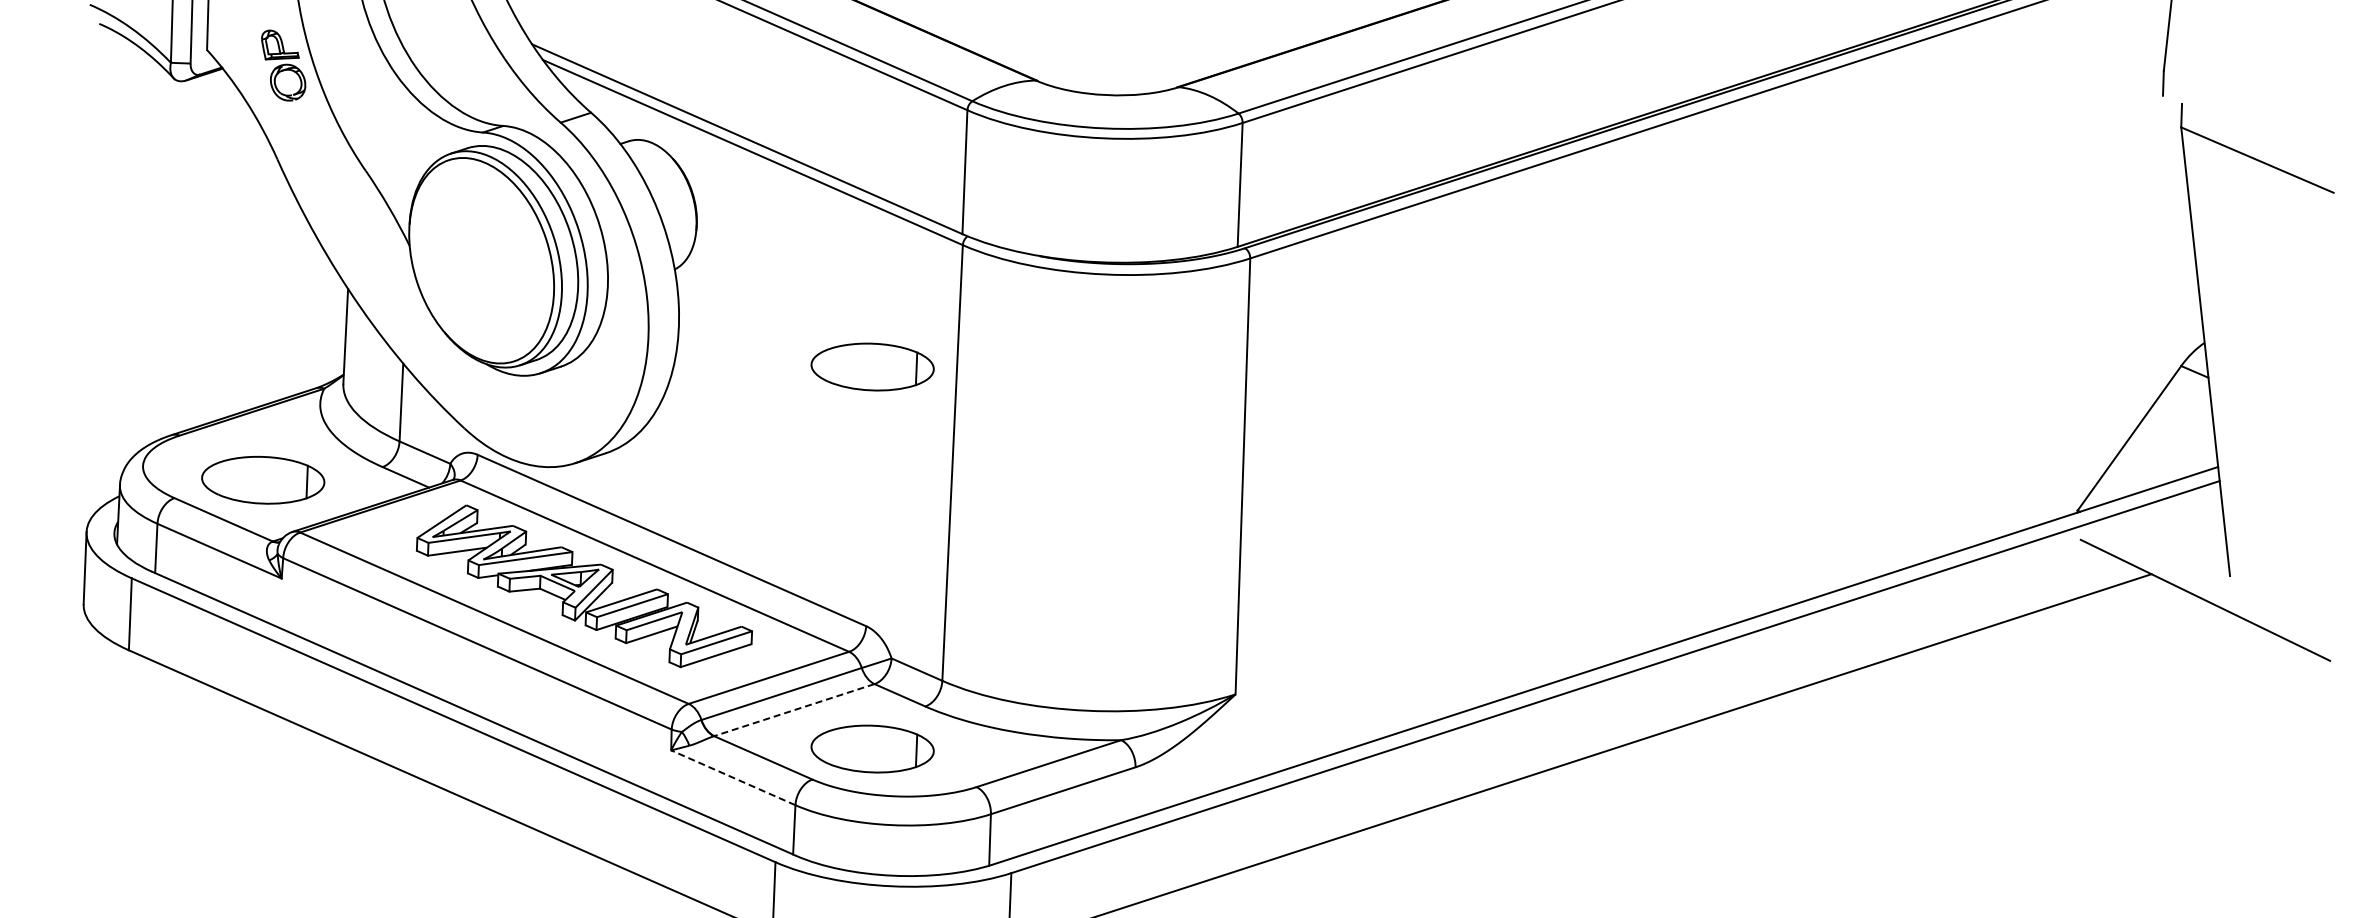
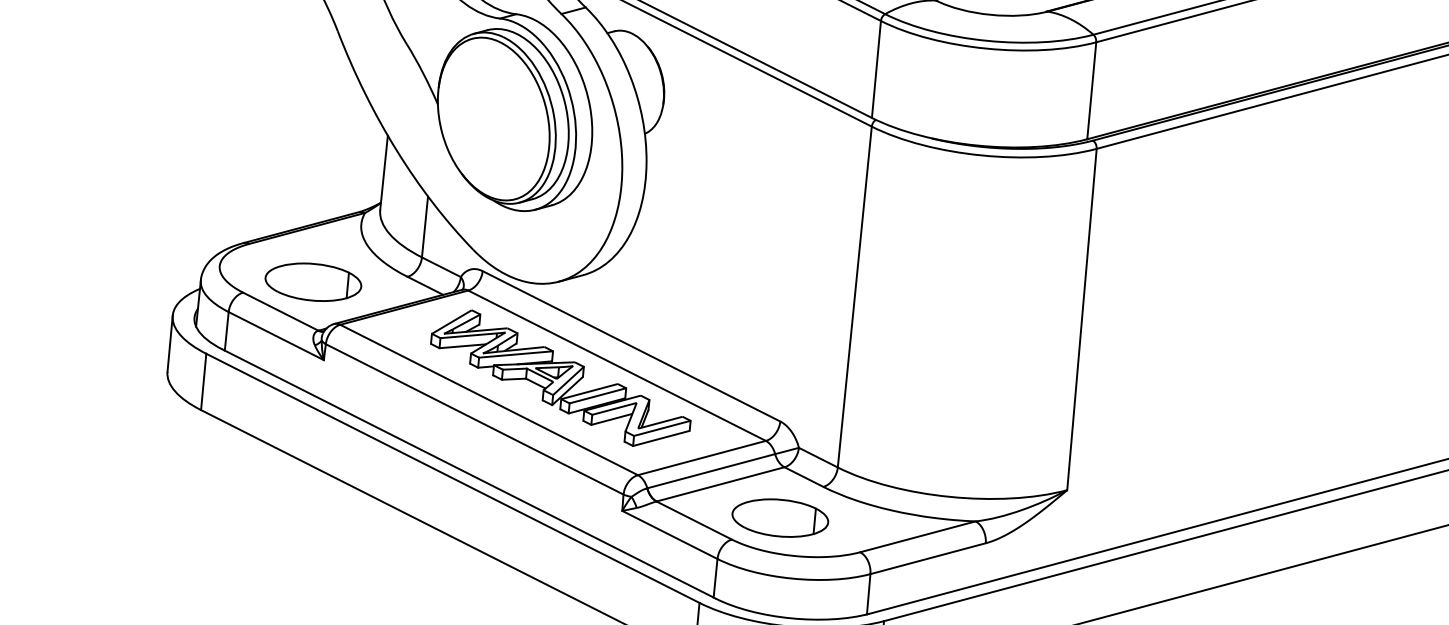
part: (872, 366) -> (795, 218), removed
line: (793, 710) -> (719, 484), dashed -> solid
line: (733, 777) -> (670, 534), dashed -> solid

